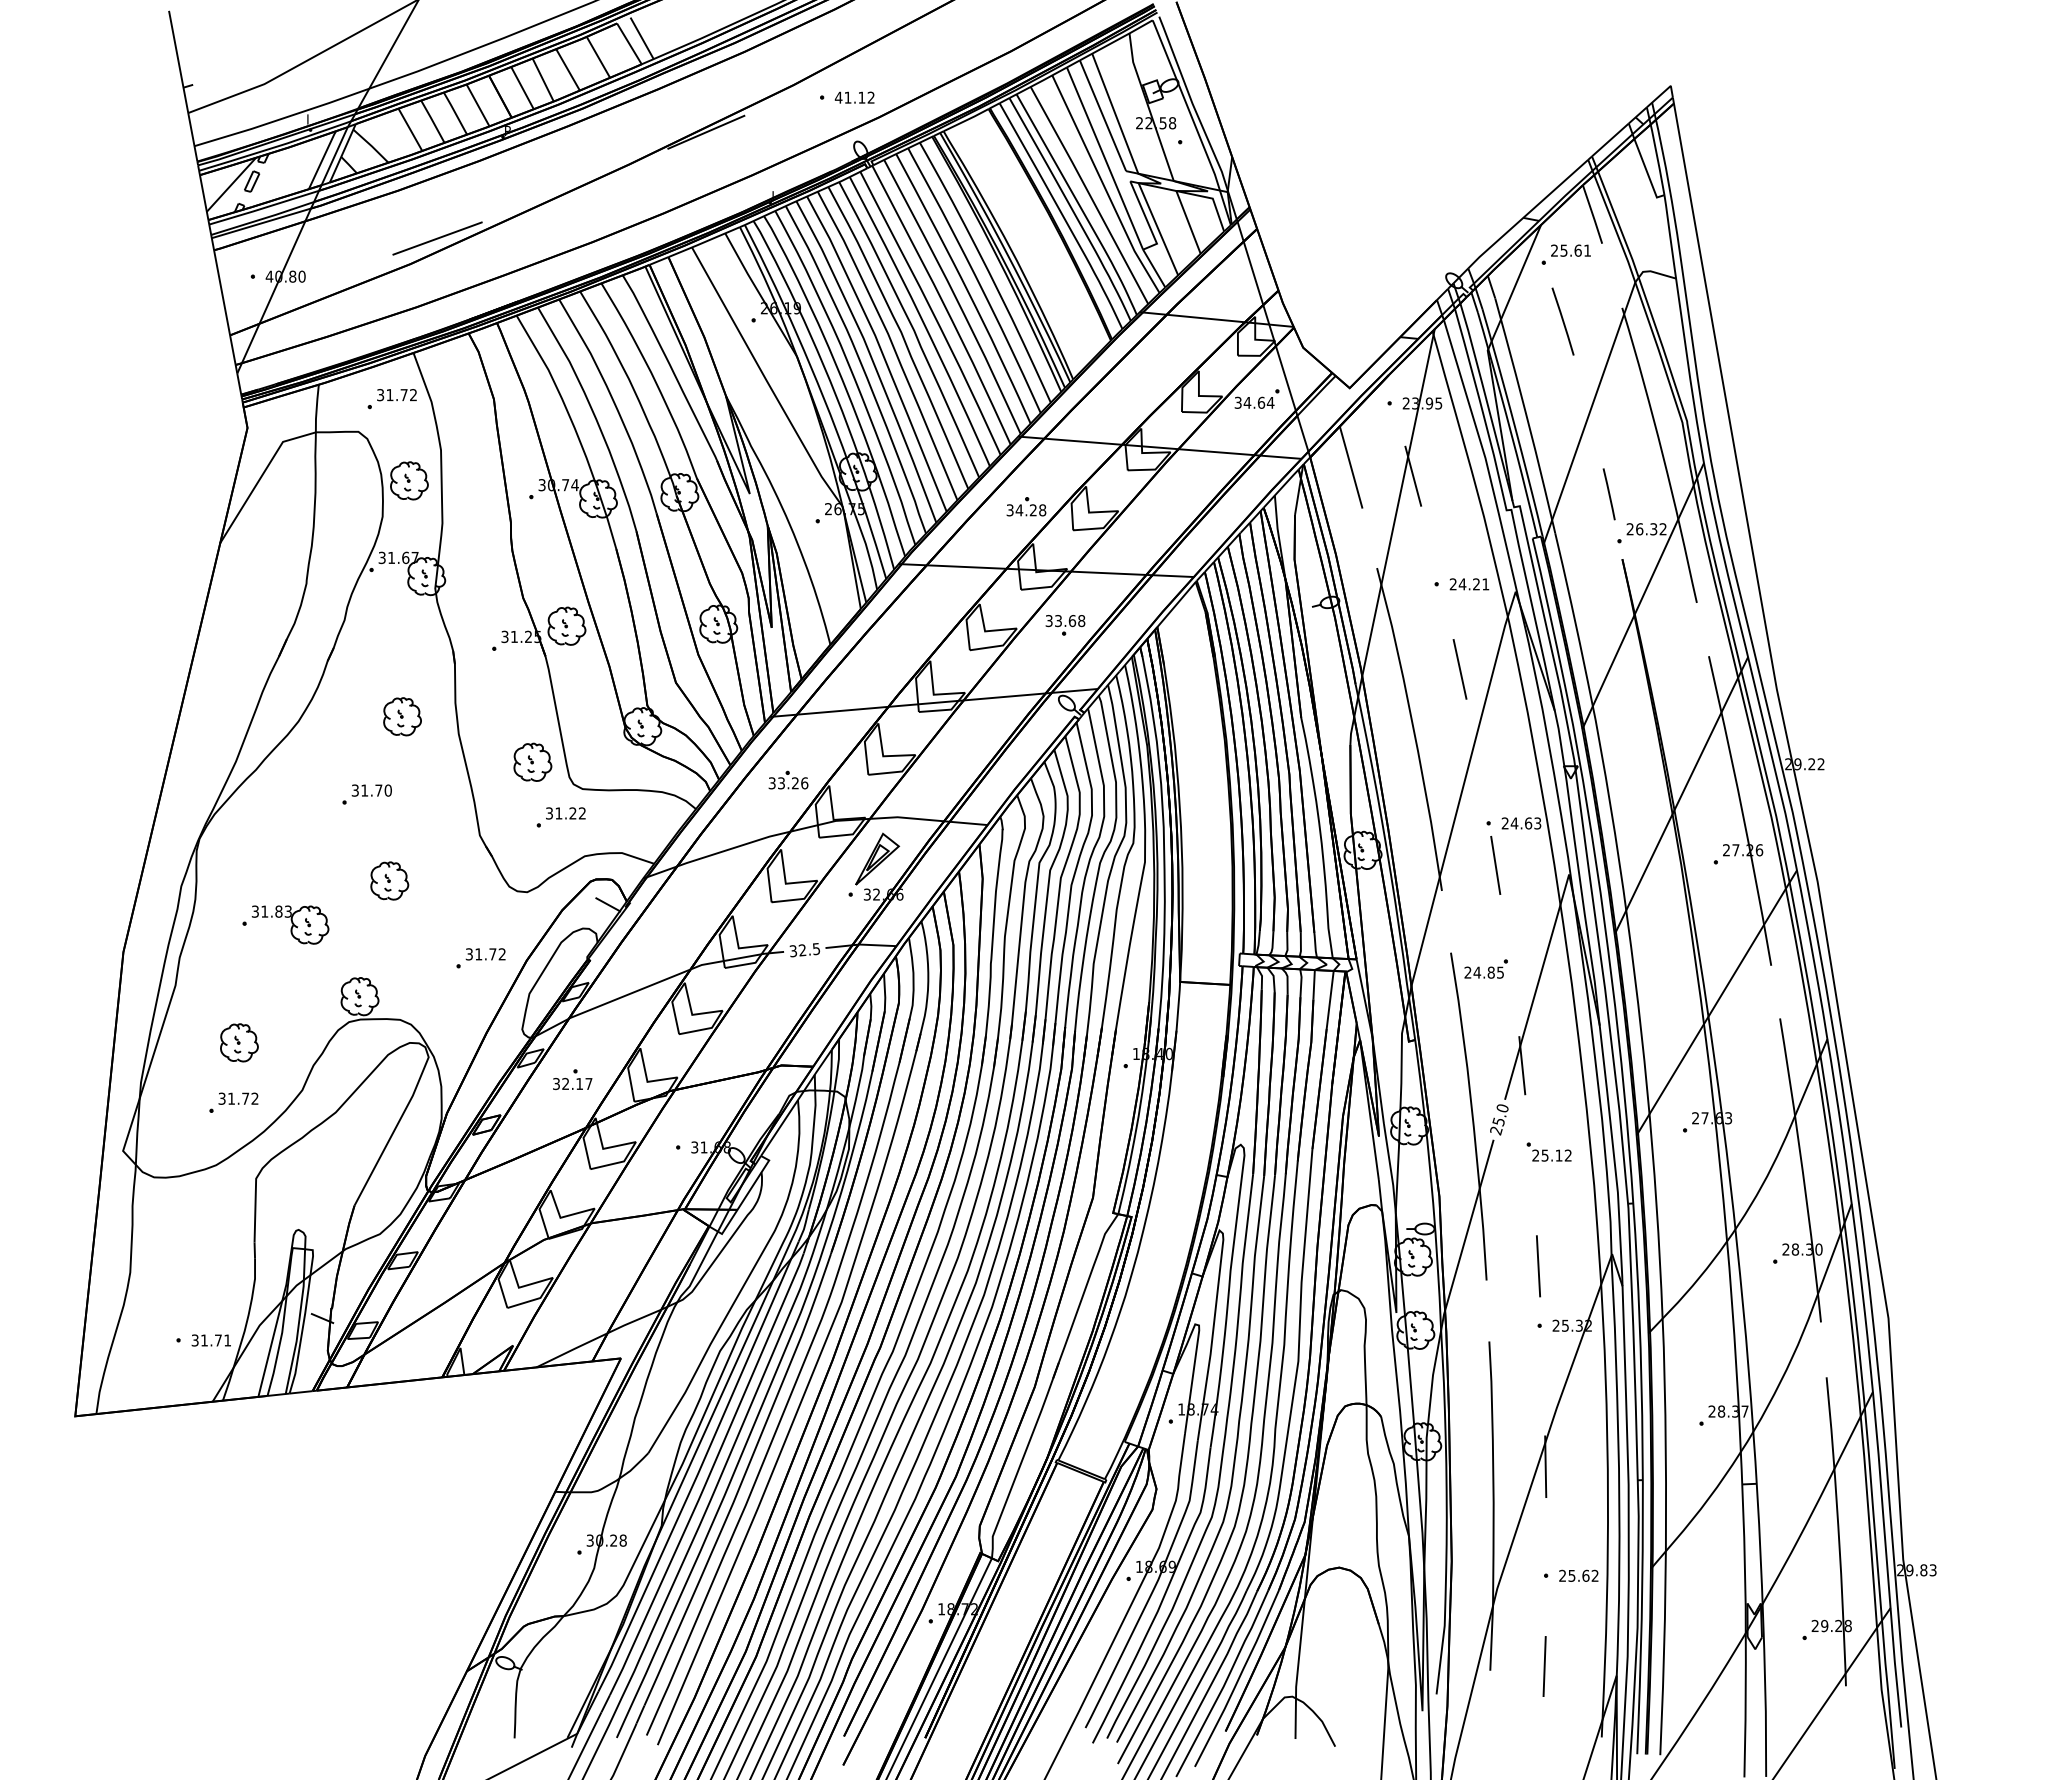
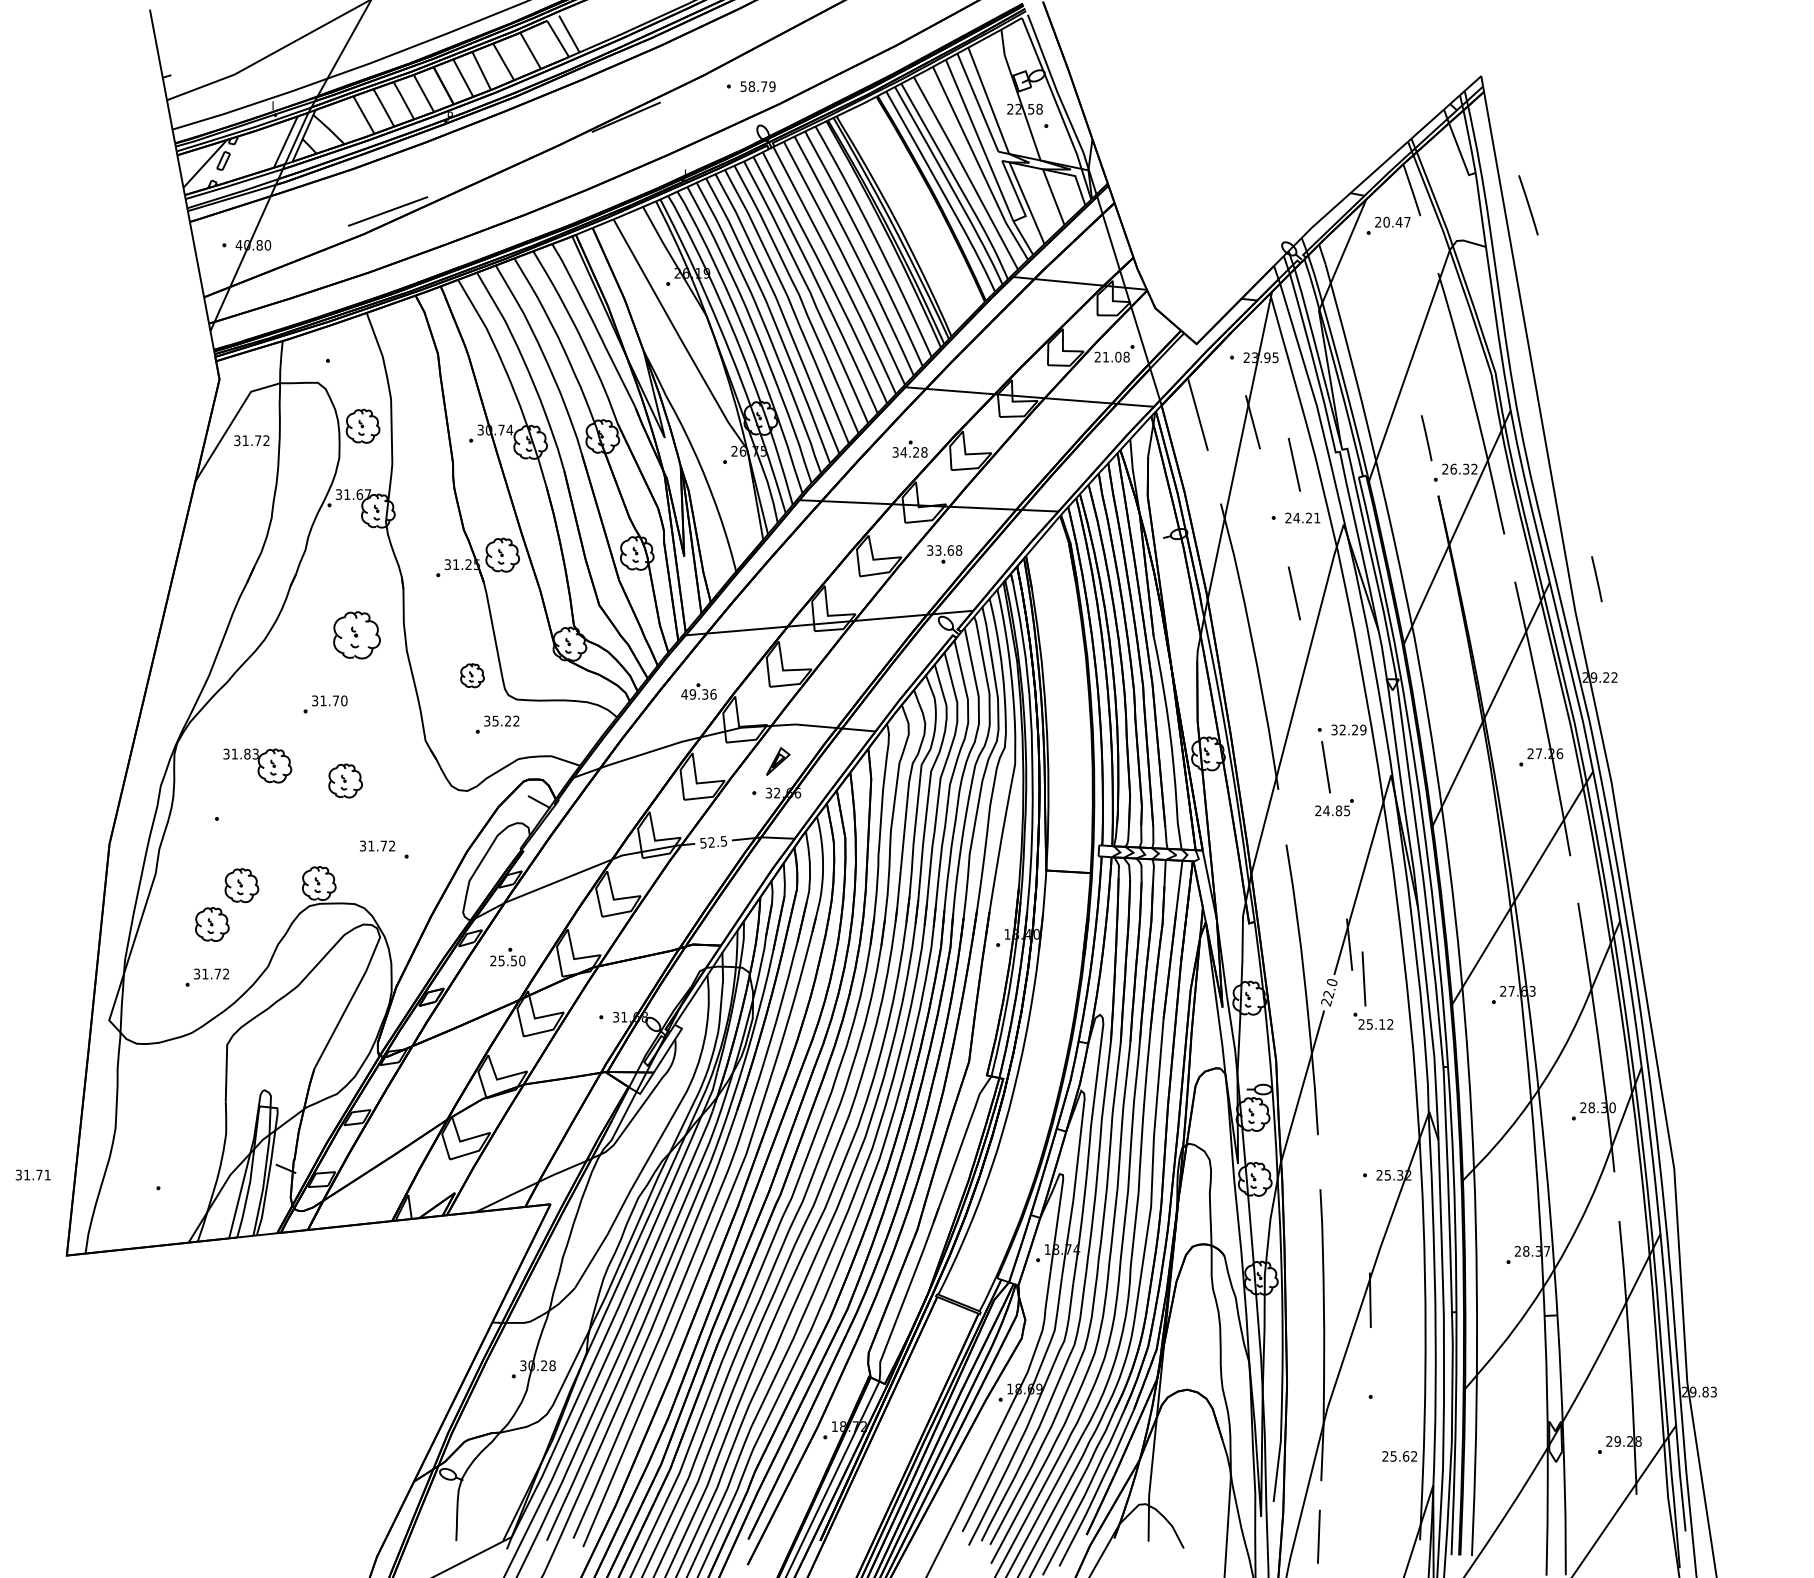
text: (854, 97) -> (757, 86), 41.12 -> 58.79
text: (1575, 250) -> (1396, 222), 25.61 -> 20.47
line: (1562, 321) -> (1527, 205), moved
text: (396, 395) -> (251, 441), moved
text: (1254, 402) -> (1112, 356), 34.64 -> 21.08
line: (1459, 524) -> (1293, 464), added
line: (1800, 653) -> (1596, 579), added
part: (402, 716) -> (356, 635), size x1.4
part: (532, 761) -> (472, 675), size x0.7
text: (783, 783) -> (694, 694), 33.26 -> 49.36
text: (558, 813) -> (495, 721), 31.22 -> 35.22
text: (1521, 823) -> (1348, 730), 24.63 -> 32.29
part: (877, 858) -> (778, 761), size x0.6
part: (290, 924) -> (257, 765), moved
text: (793, 950) -> (703, 842), 32.5 -> 52.5
text: (485, 954) -> (377, 846), moved
part: (1485, 968) -> (1333, 807), moved
part: (272, 998) -> (241, 885), added
text: (572, 1083) -> (507, 960), 32.17 -> 25.50
text: (1498, 1121) -> (1328, 994), 25.0 -> 22.0
line: (1538, 1266) -> (1363, 979), moved
text: (210, 1340) -> (32, 1175), moved
text: (1578, 1575) -> (1399, 1456), moved
line: (1544, 1666) -> (1318, 1536), moved

